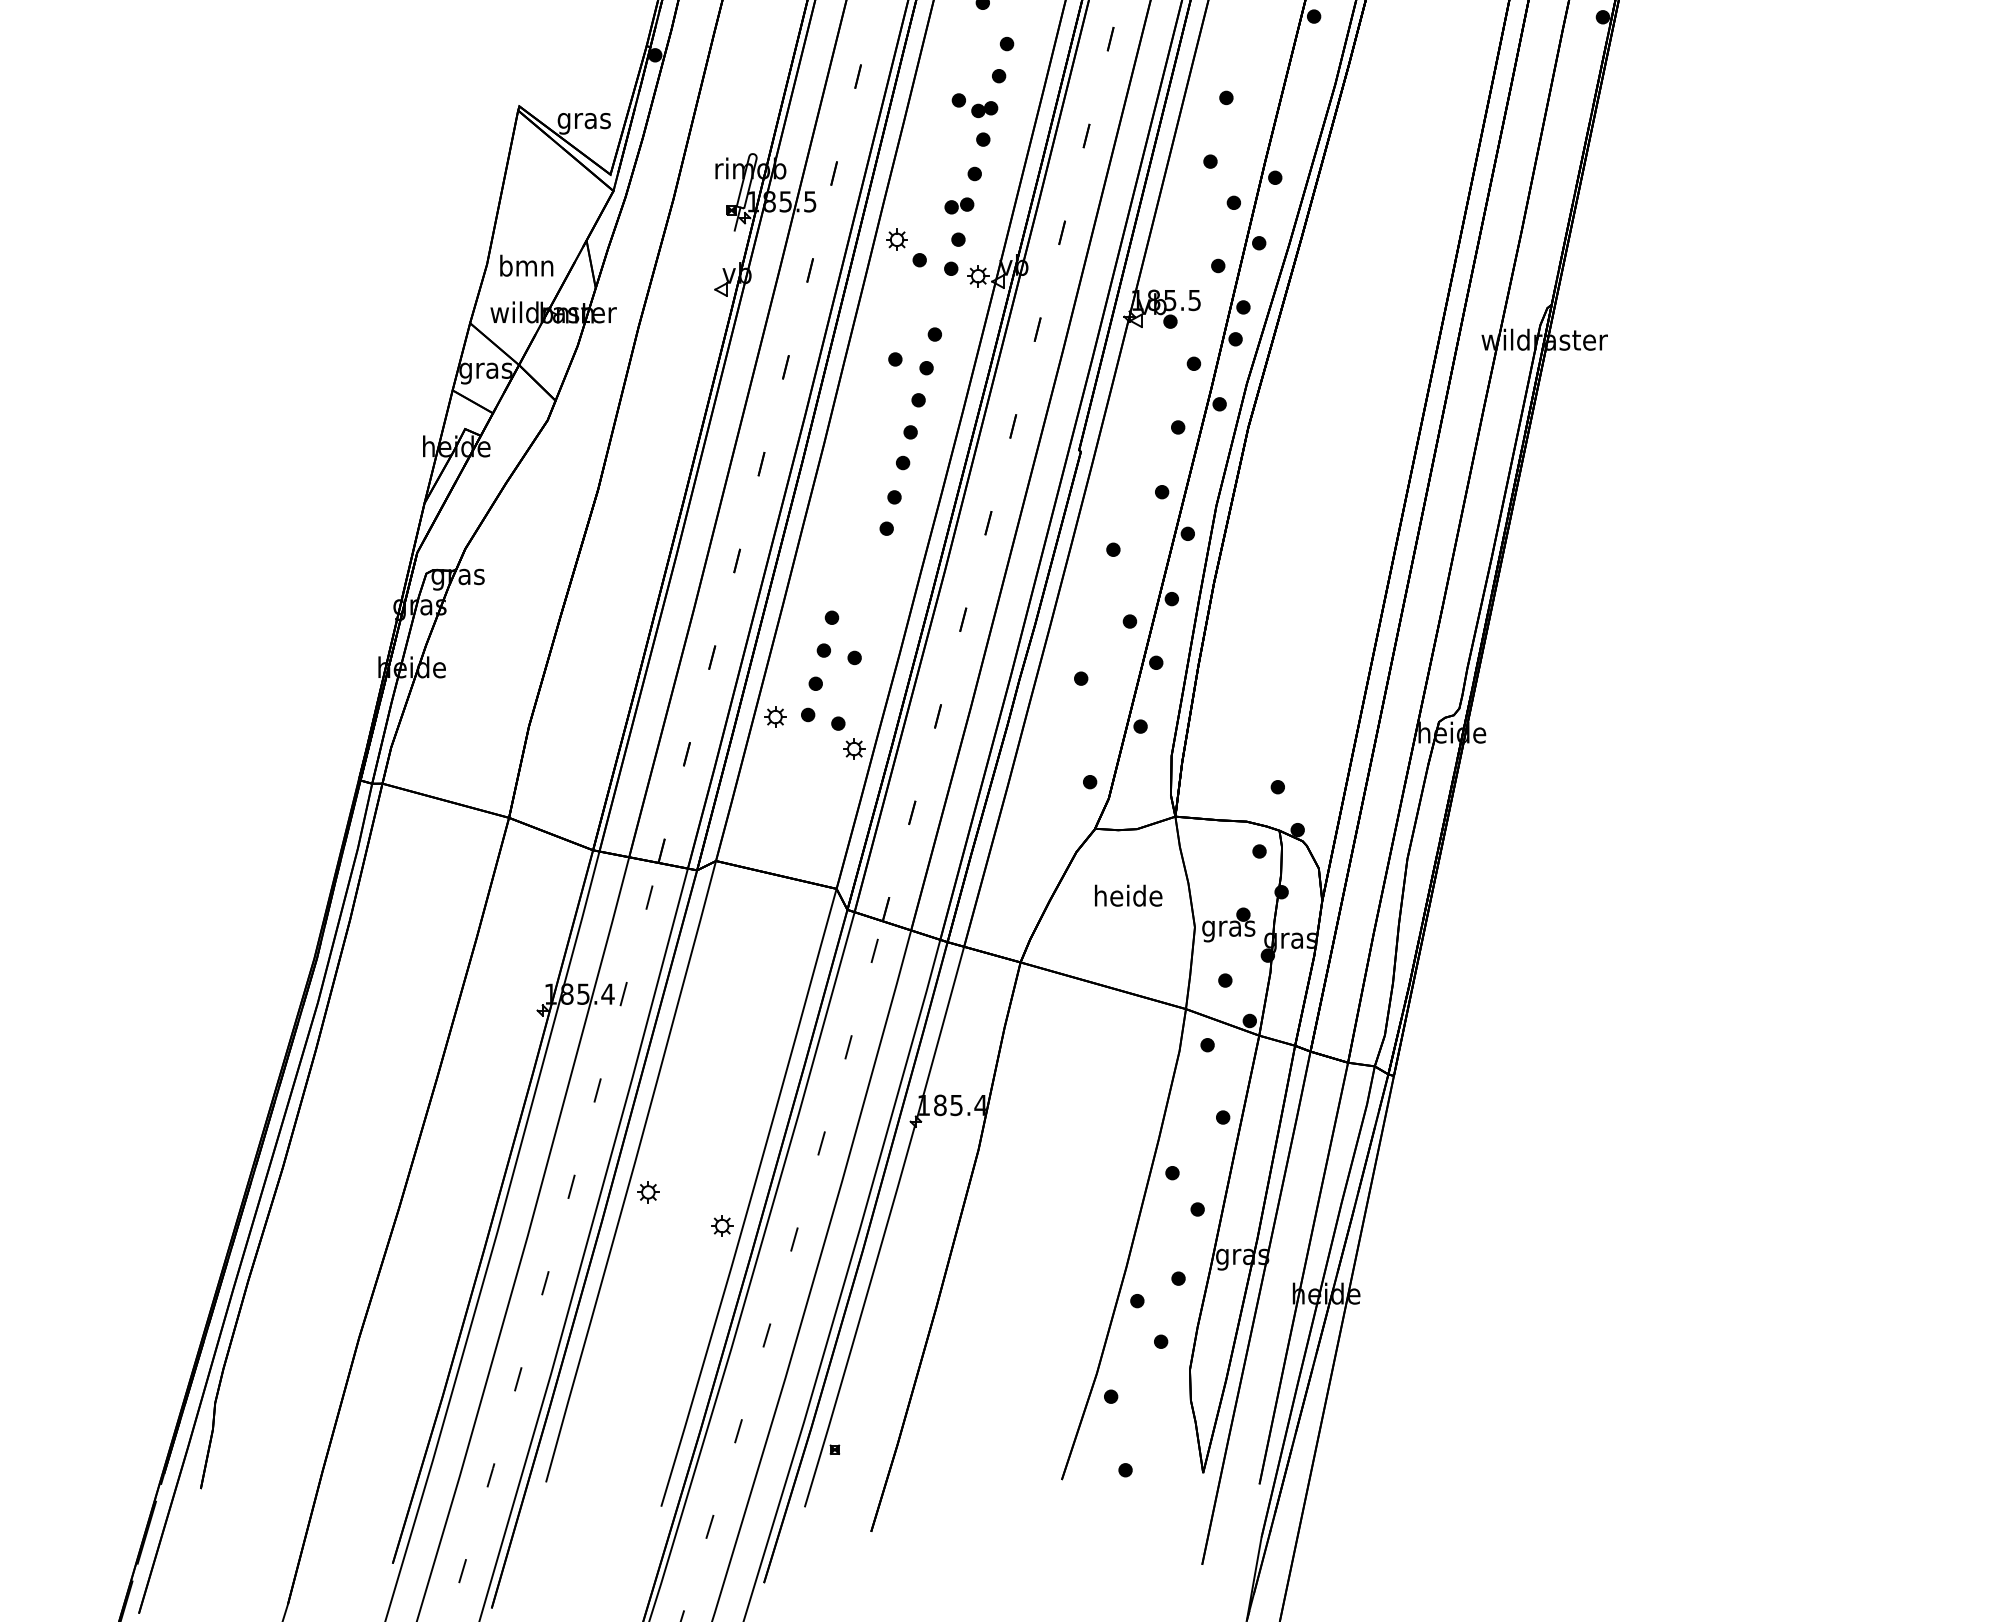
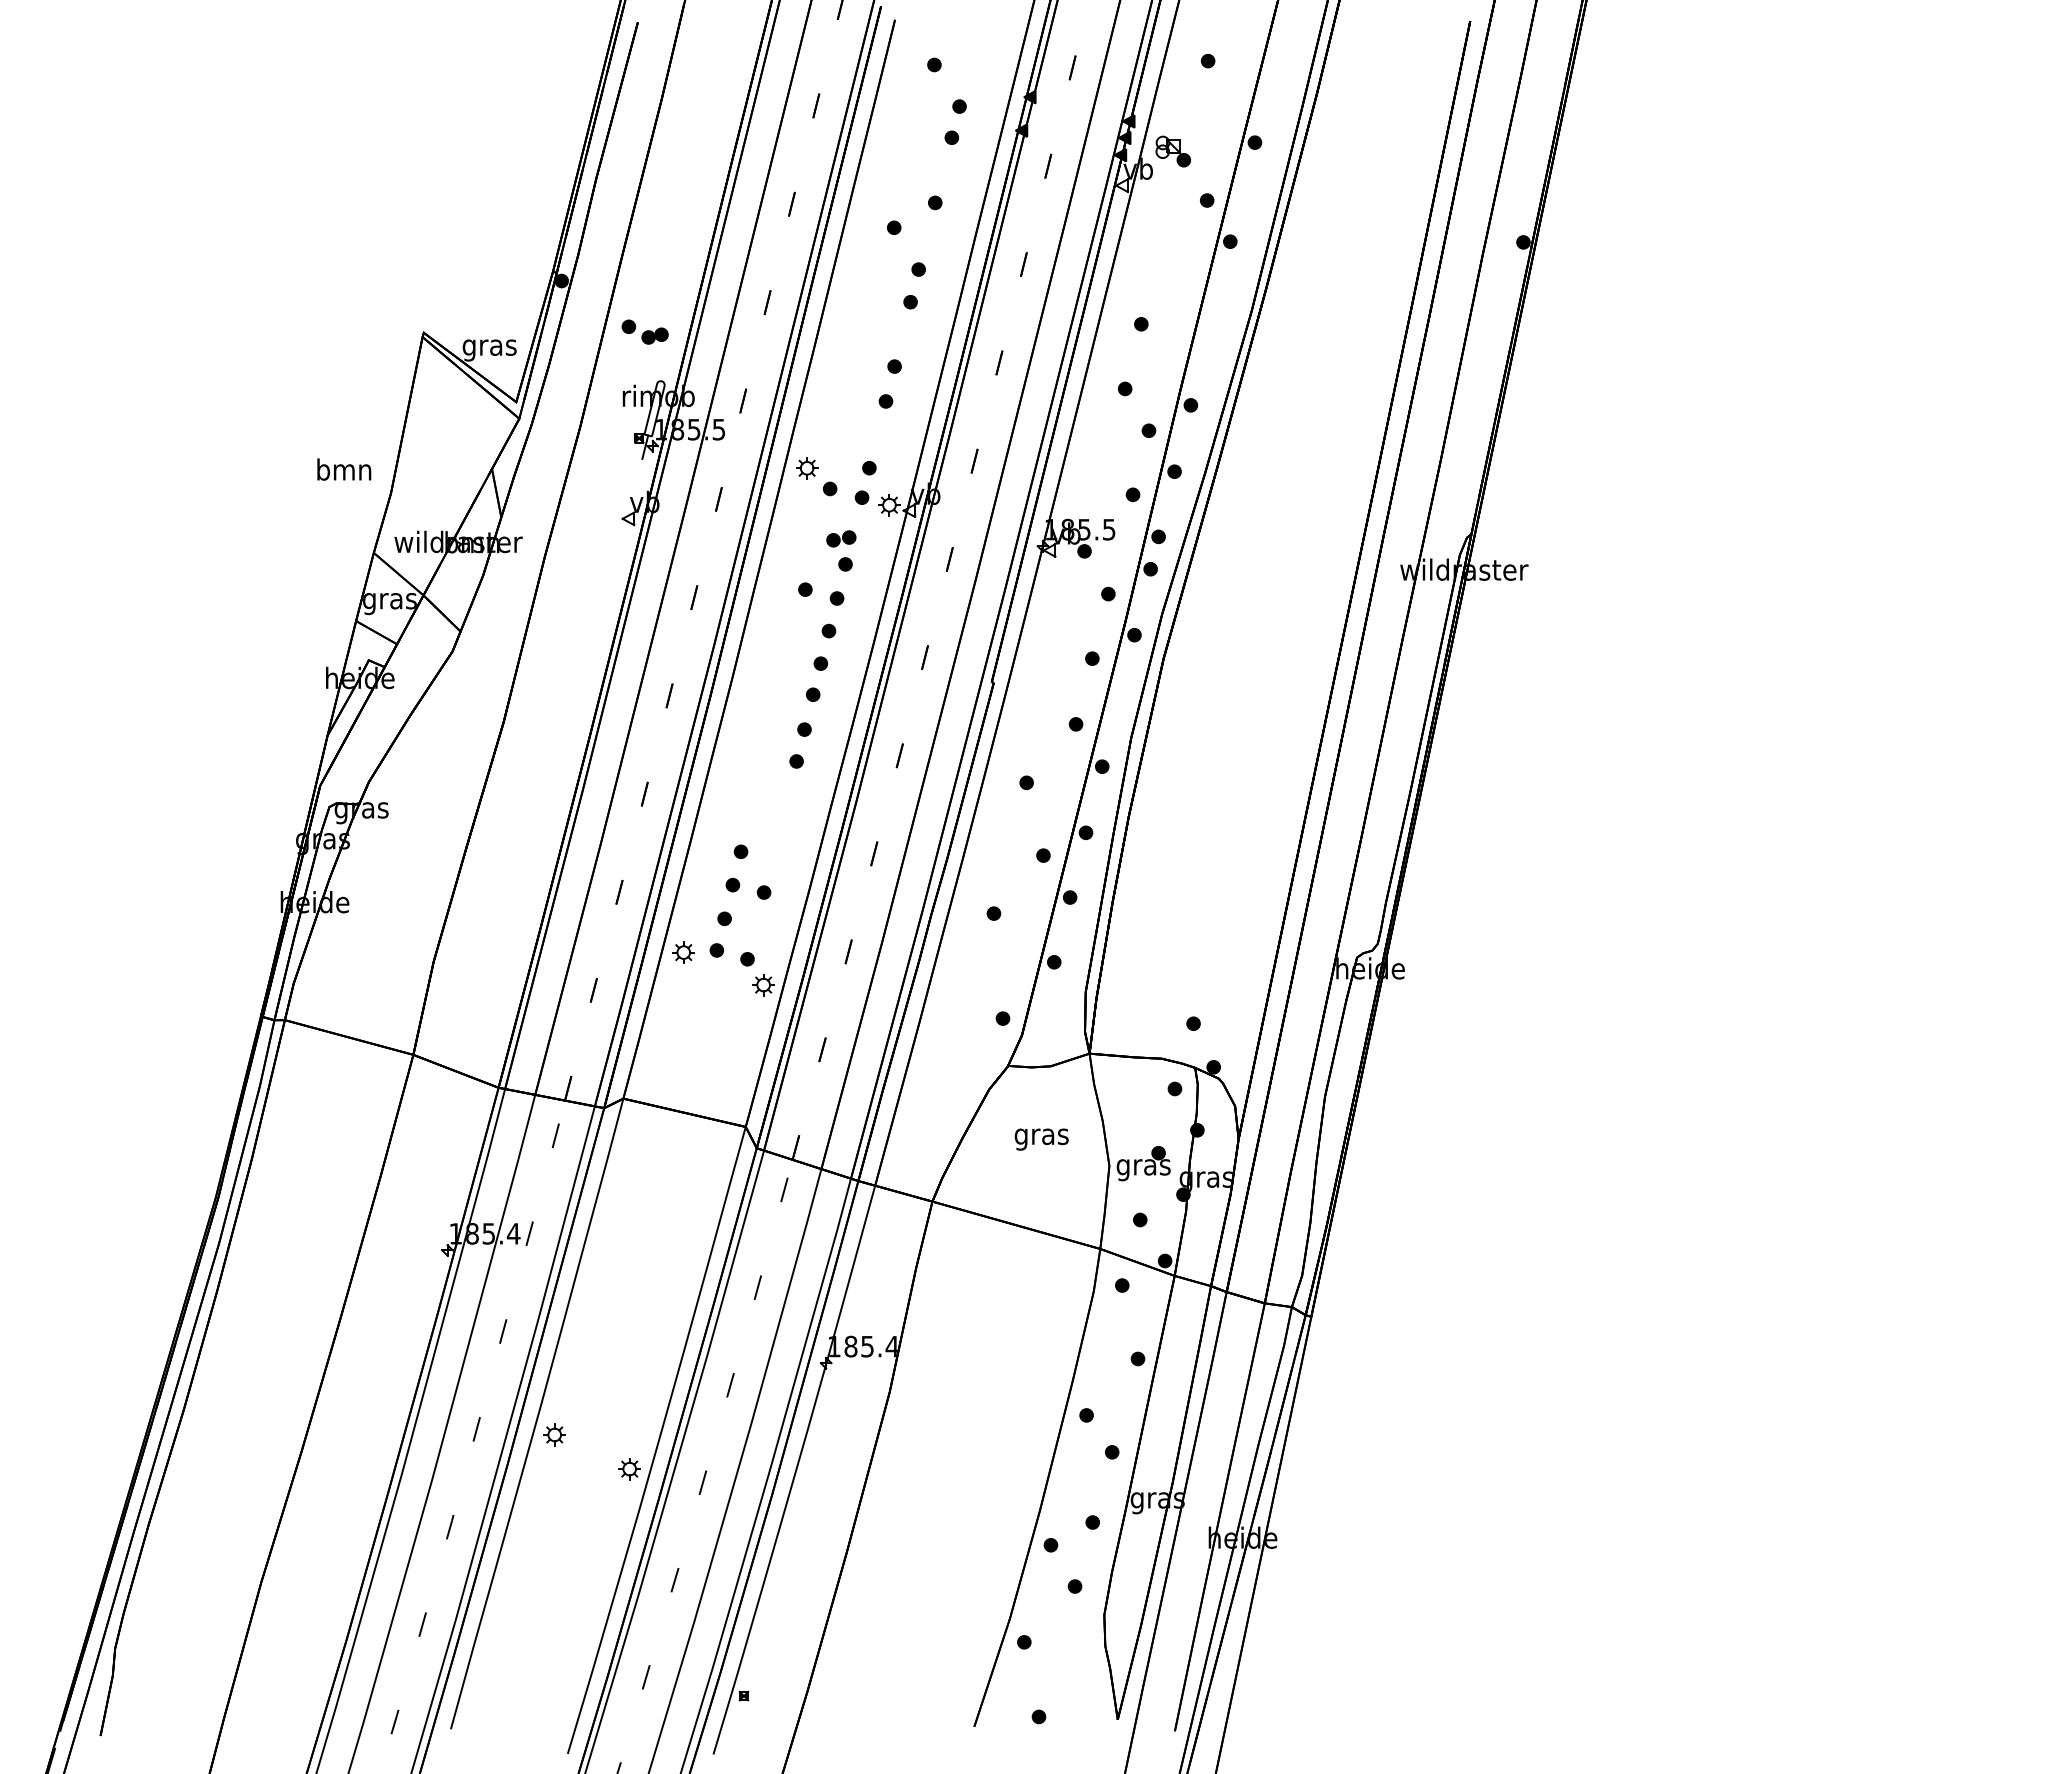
part: (974, 105) -> (644, 331), moved
part: (959, 205) -> (841, 538), moved
text: (526, 265) -> (344, 469), moved
text: (1128, 898) -> (1041, 1136), heide -> gras

